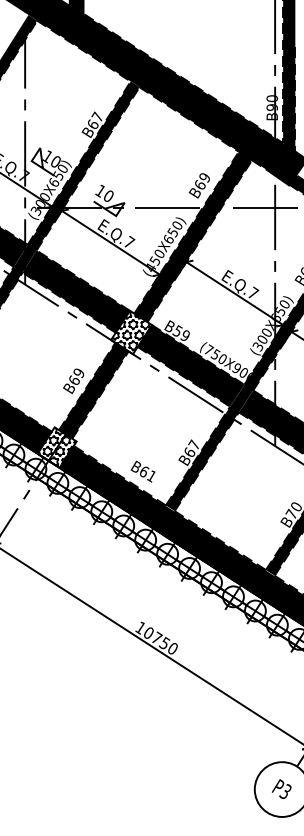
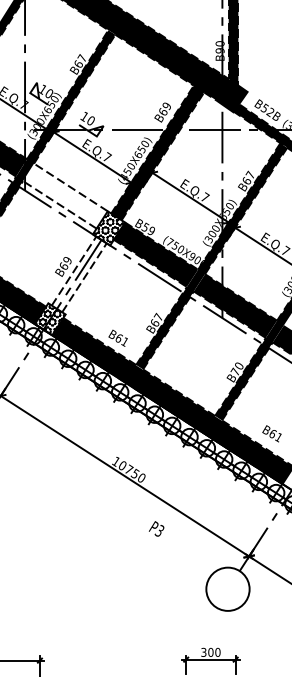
fill: (76, 290) -> (65, 195), removed
fill: (92, 390) -> (78, 274), removed
text: (281, 788) -> (156, 528), moved

